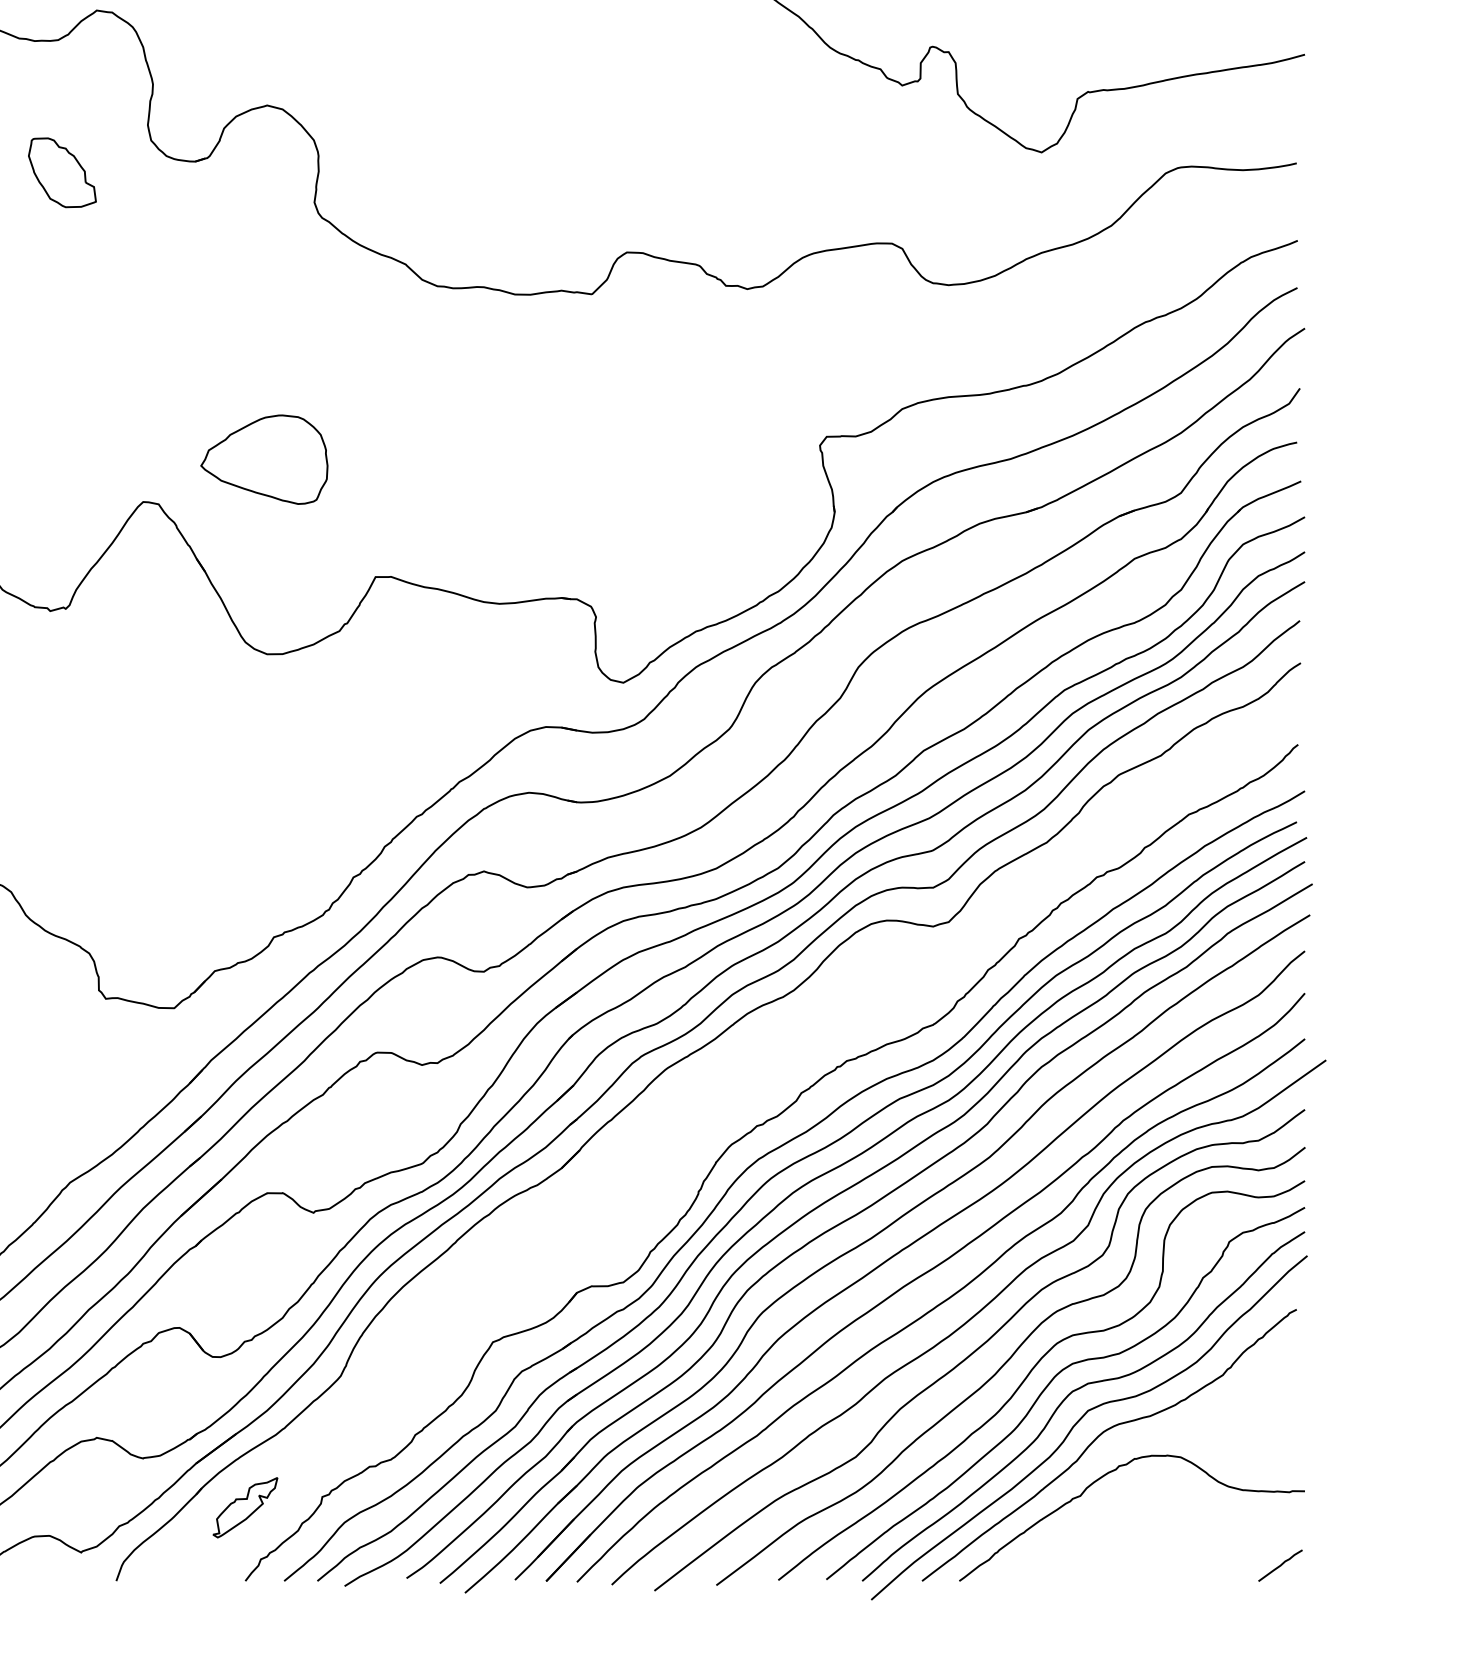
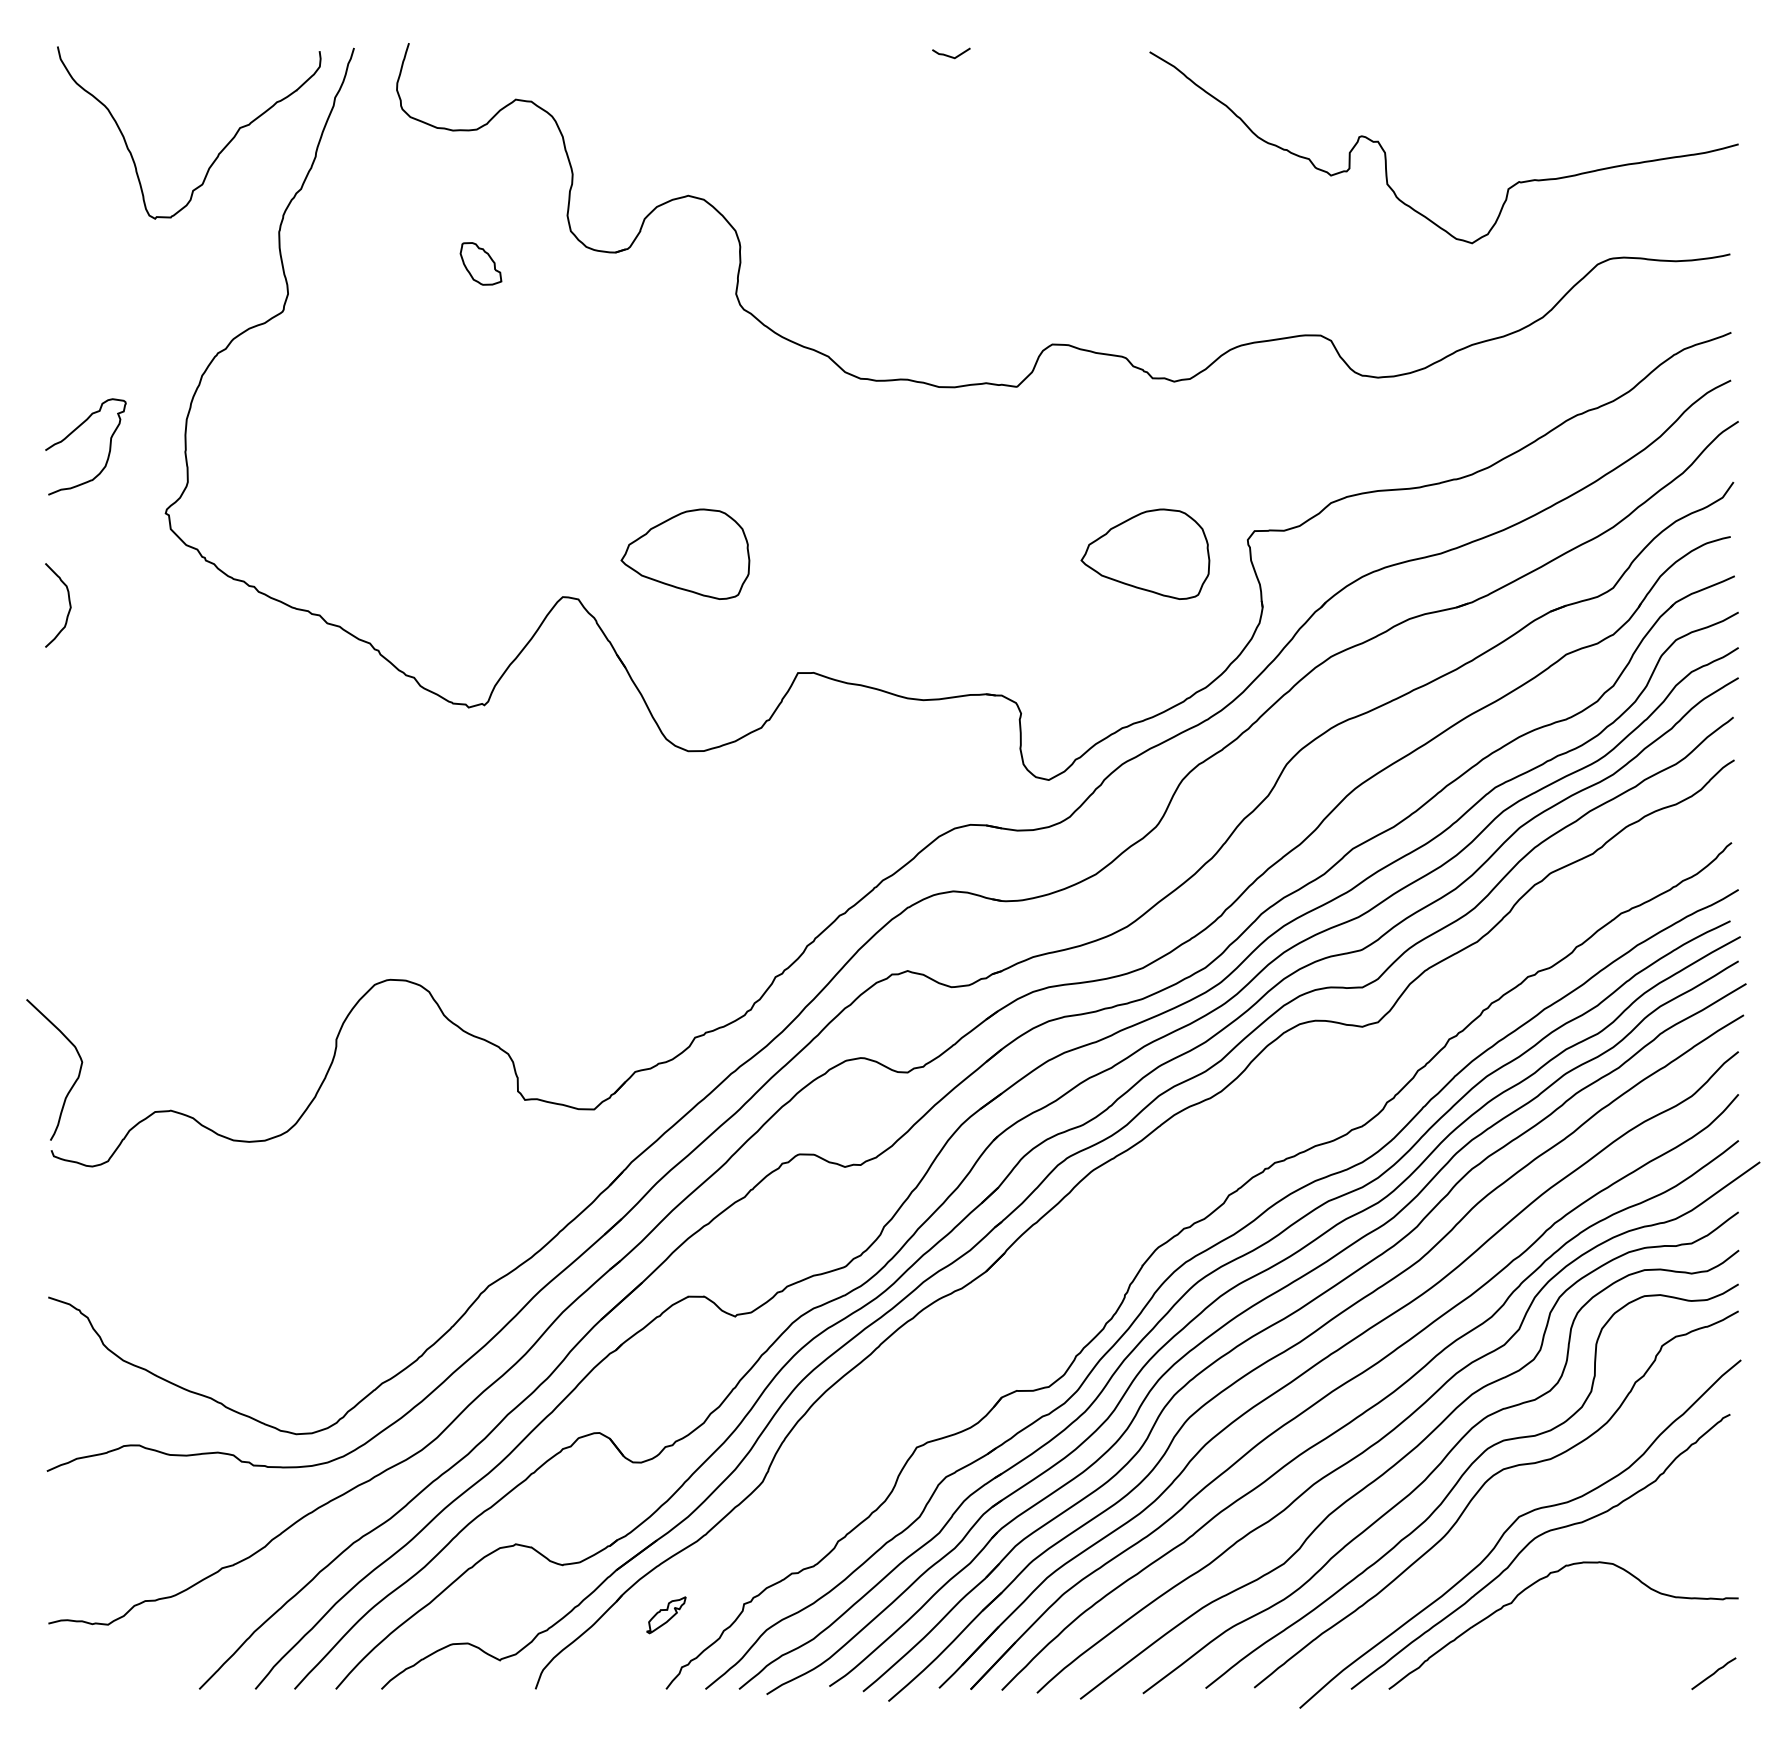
part: (61, 172) -> (480, 263), size x0.6
part: (718, 458) -> (1145, 553), added
curve: (1079, 1389) -> (1510, 1495), removed
part: (245, 1508) -> (666, 1615), size x0.6

